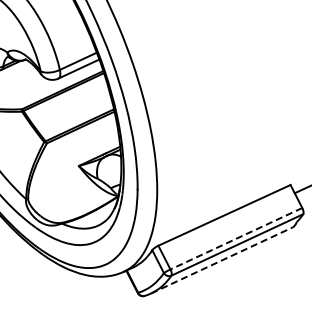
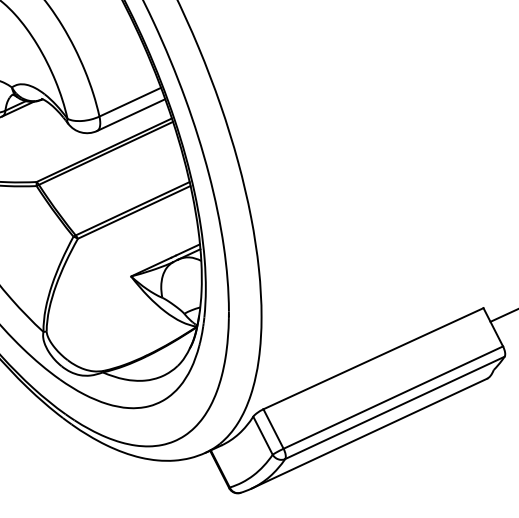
line: (236, 238) -> (393, 397), dashed -> solid
line: (222, 260) -> (370, 433), dashed -> solid

